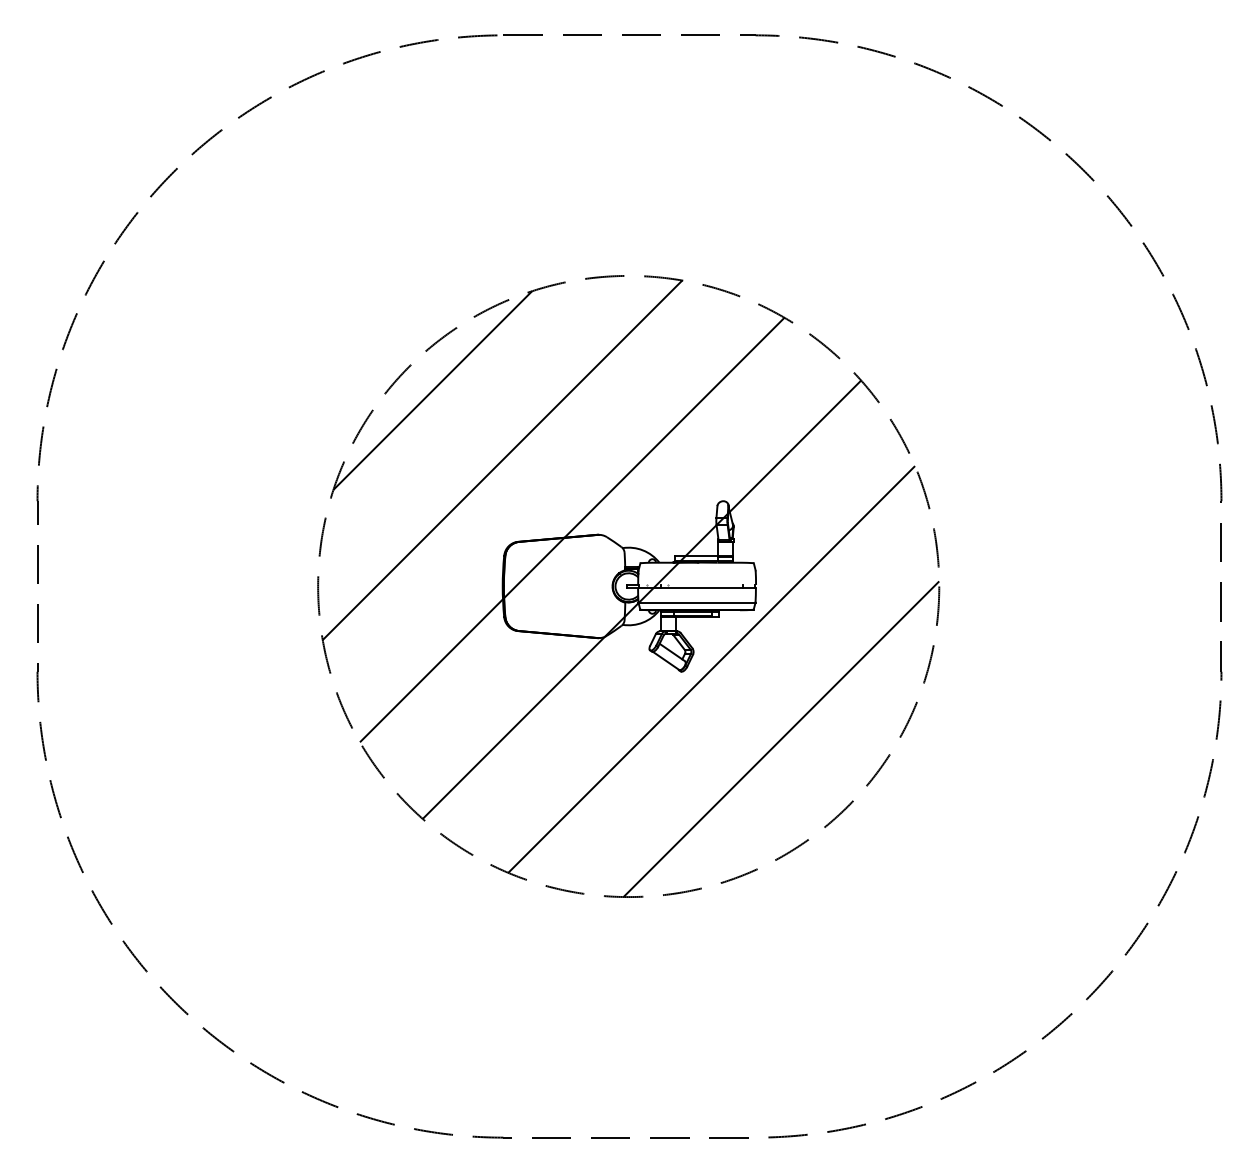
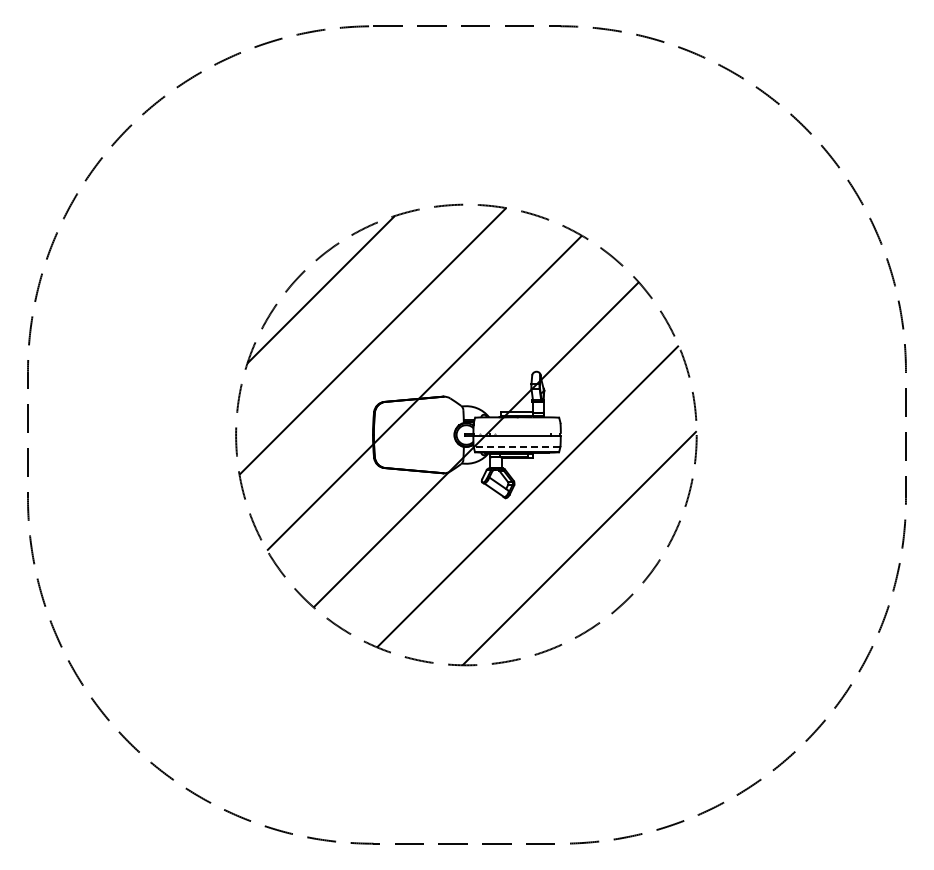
line: (696, 602) -> (516, 446), solid -> dashed

